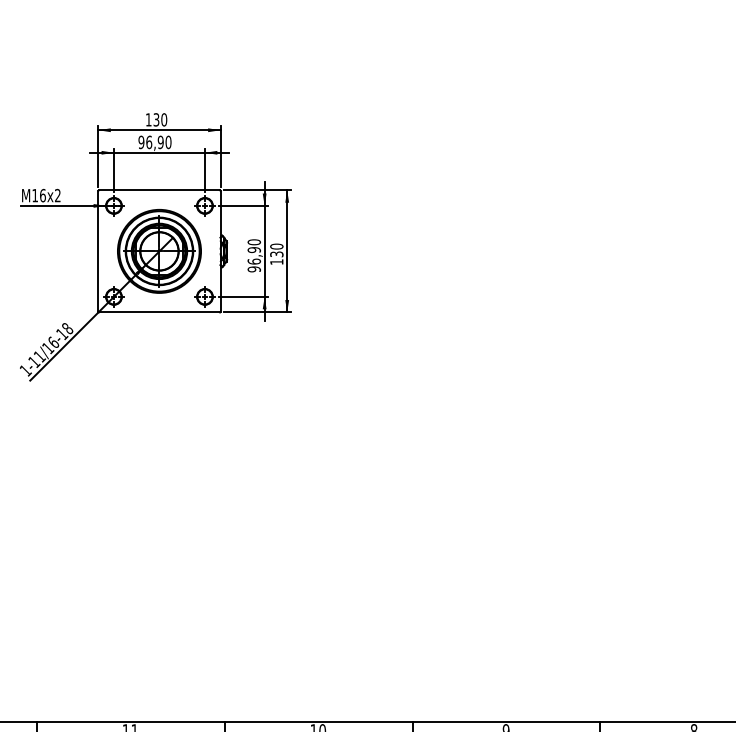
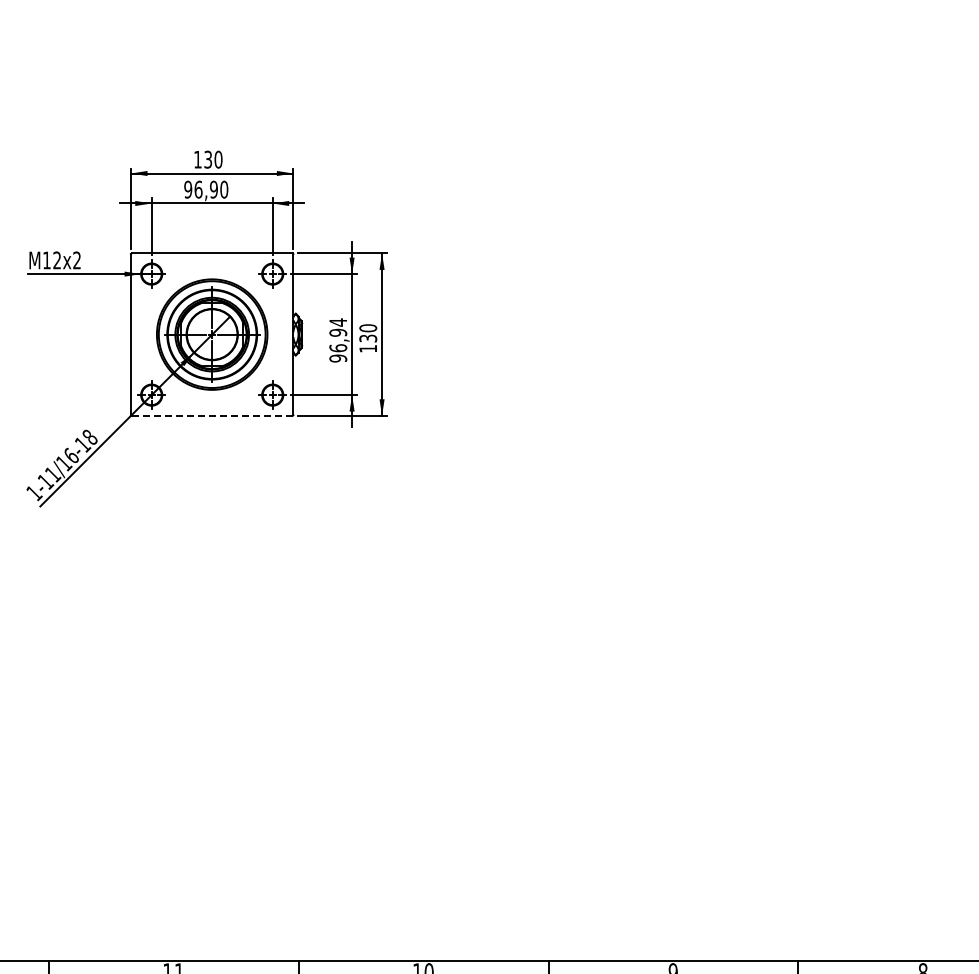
text: (43, 195) -> (57, 260), M16x2 -> M12x2
text: (254, 242) -> (338, 322), 96,90 -> 96,94
line: (159, 312) -> (212, 415), solid -> dashed

